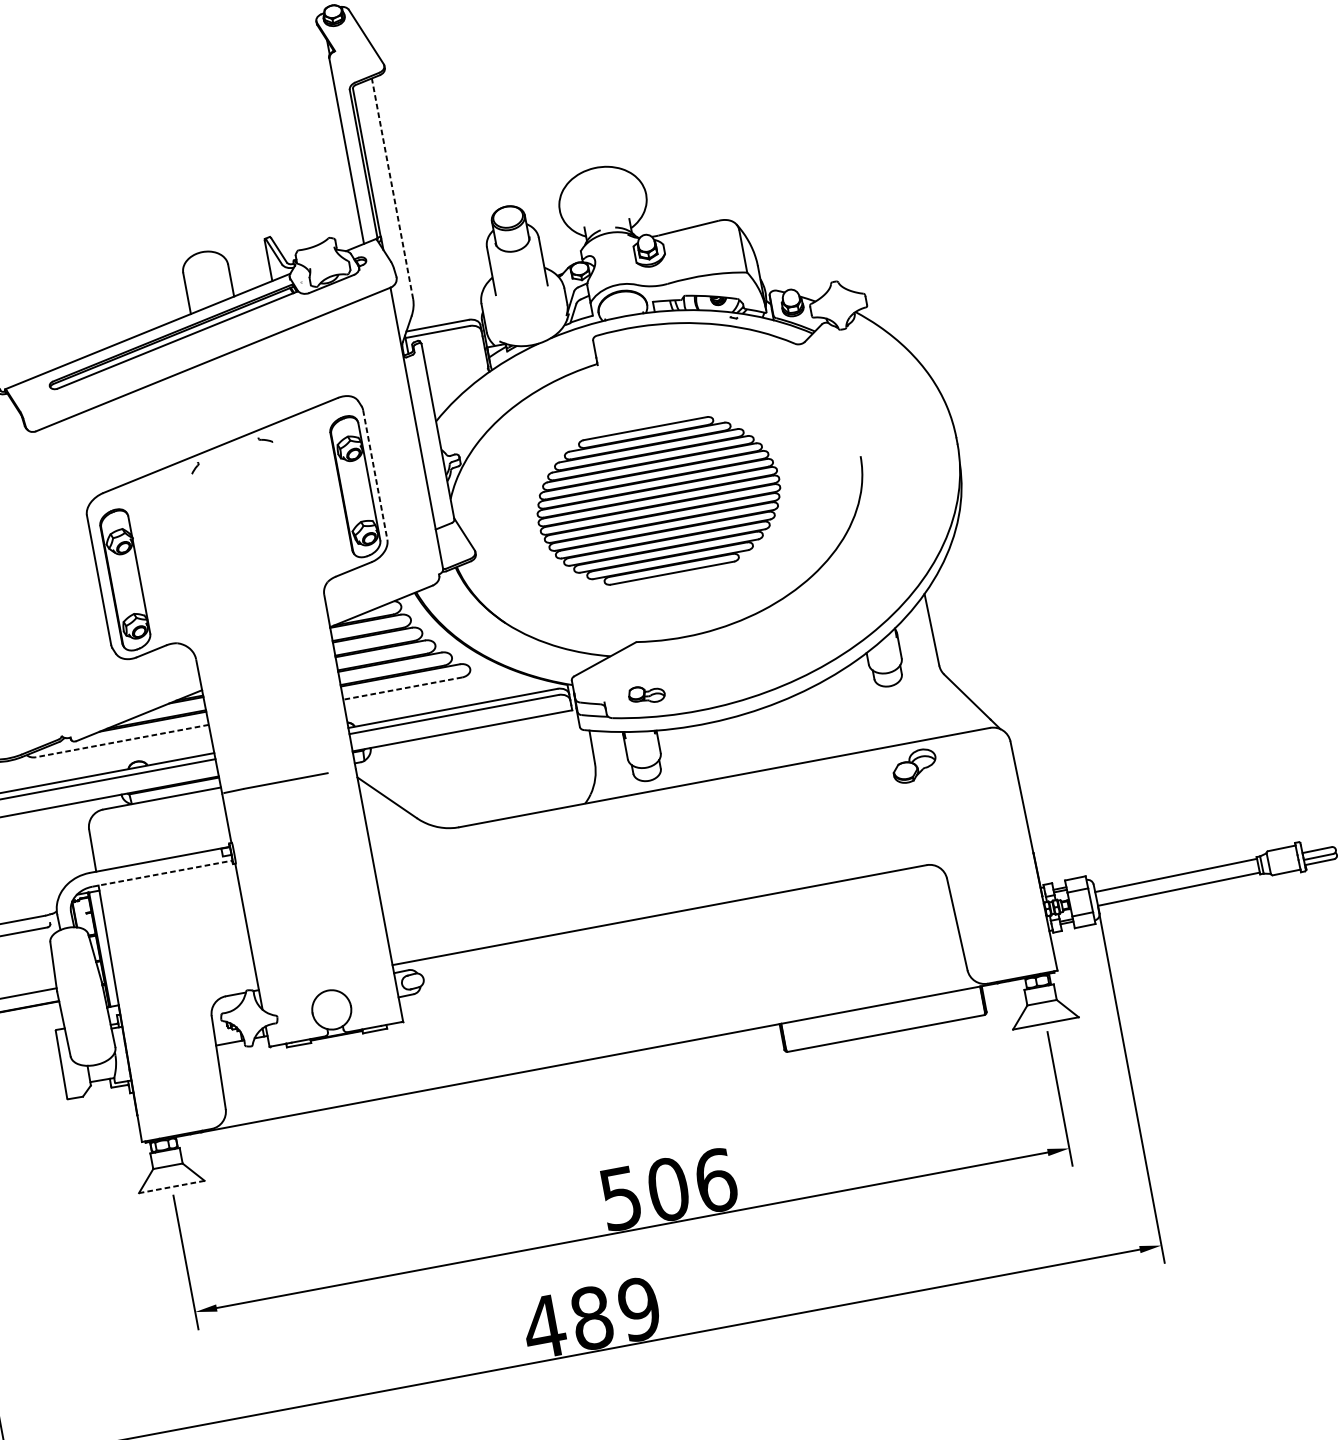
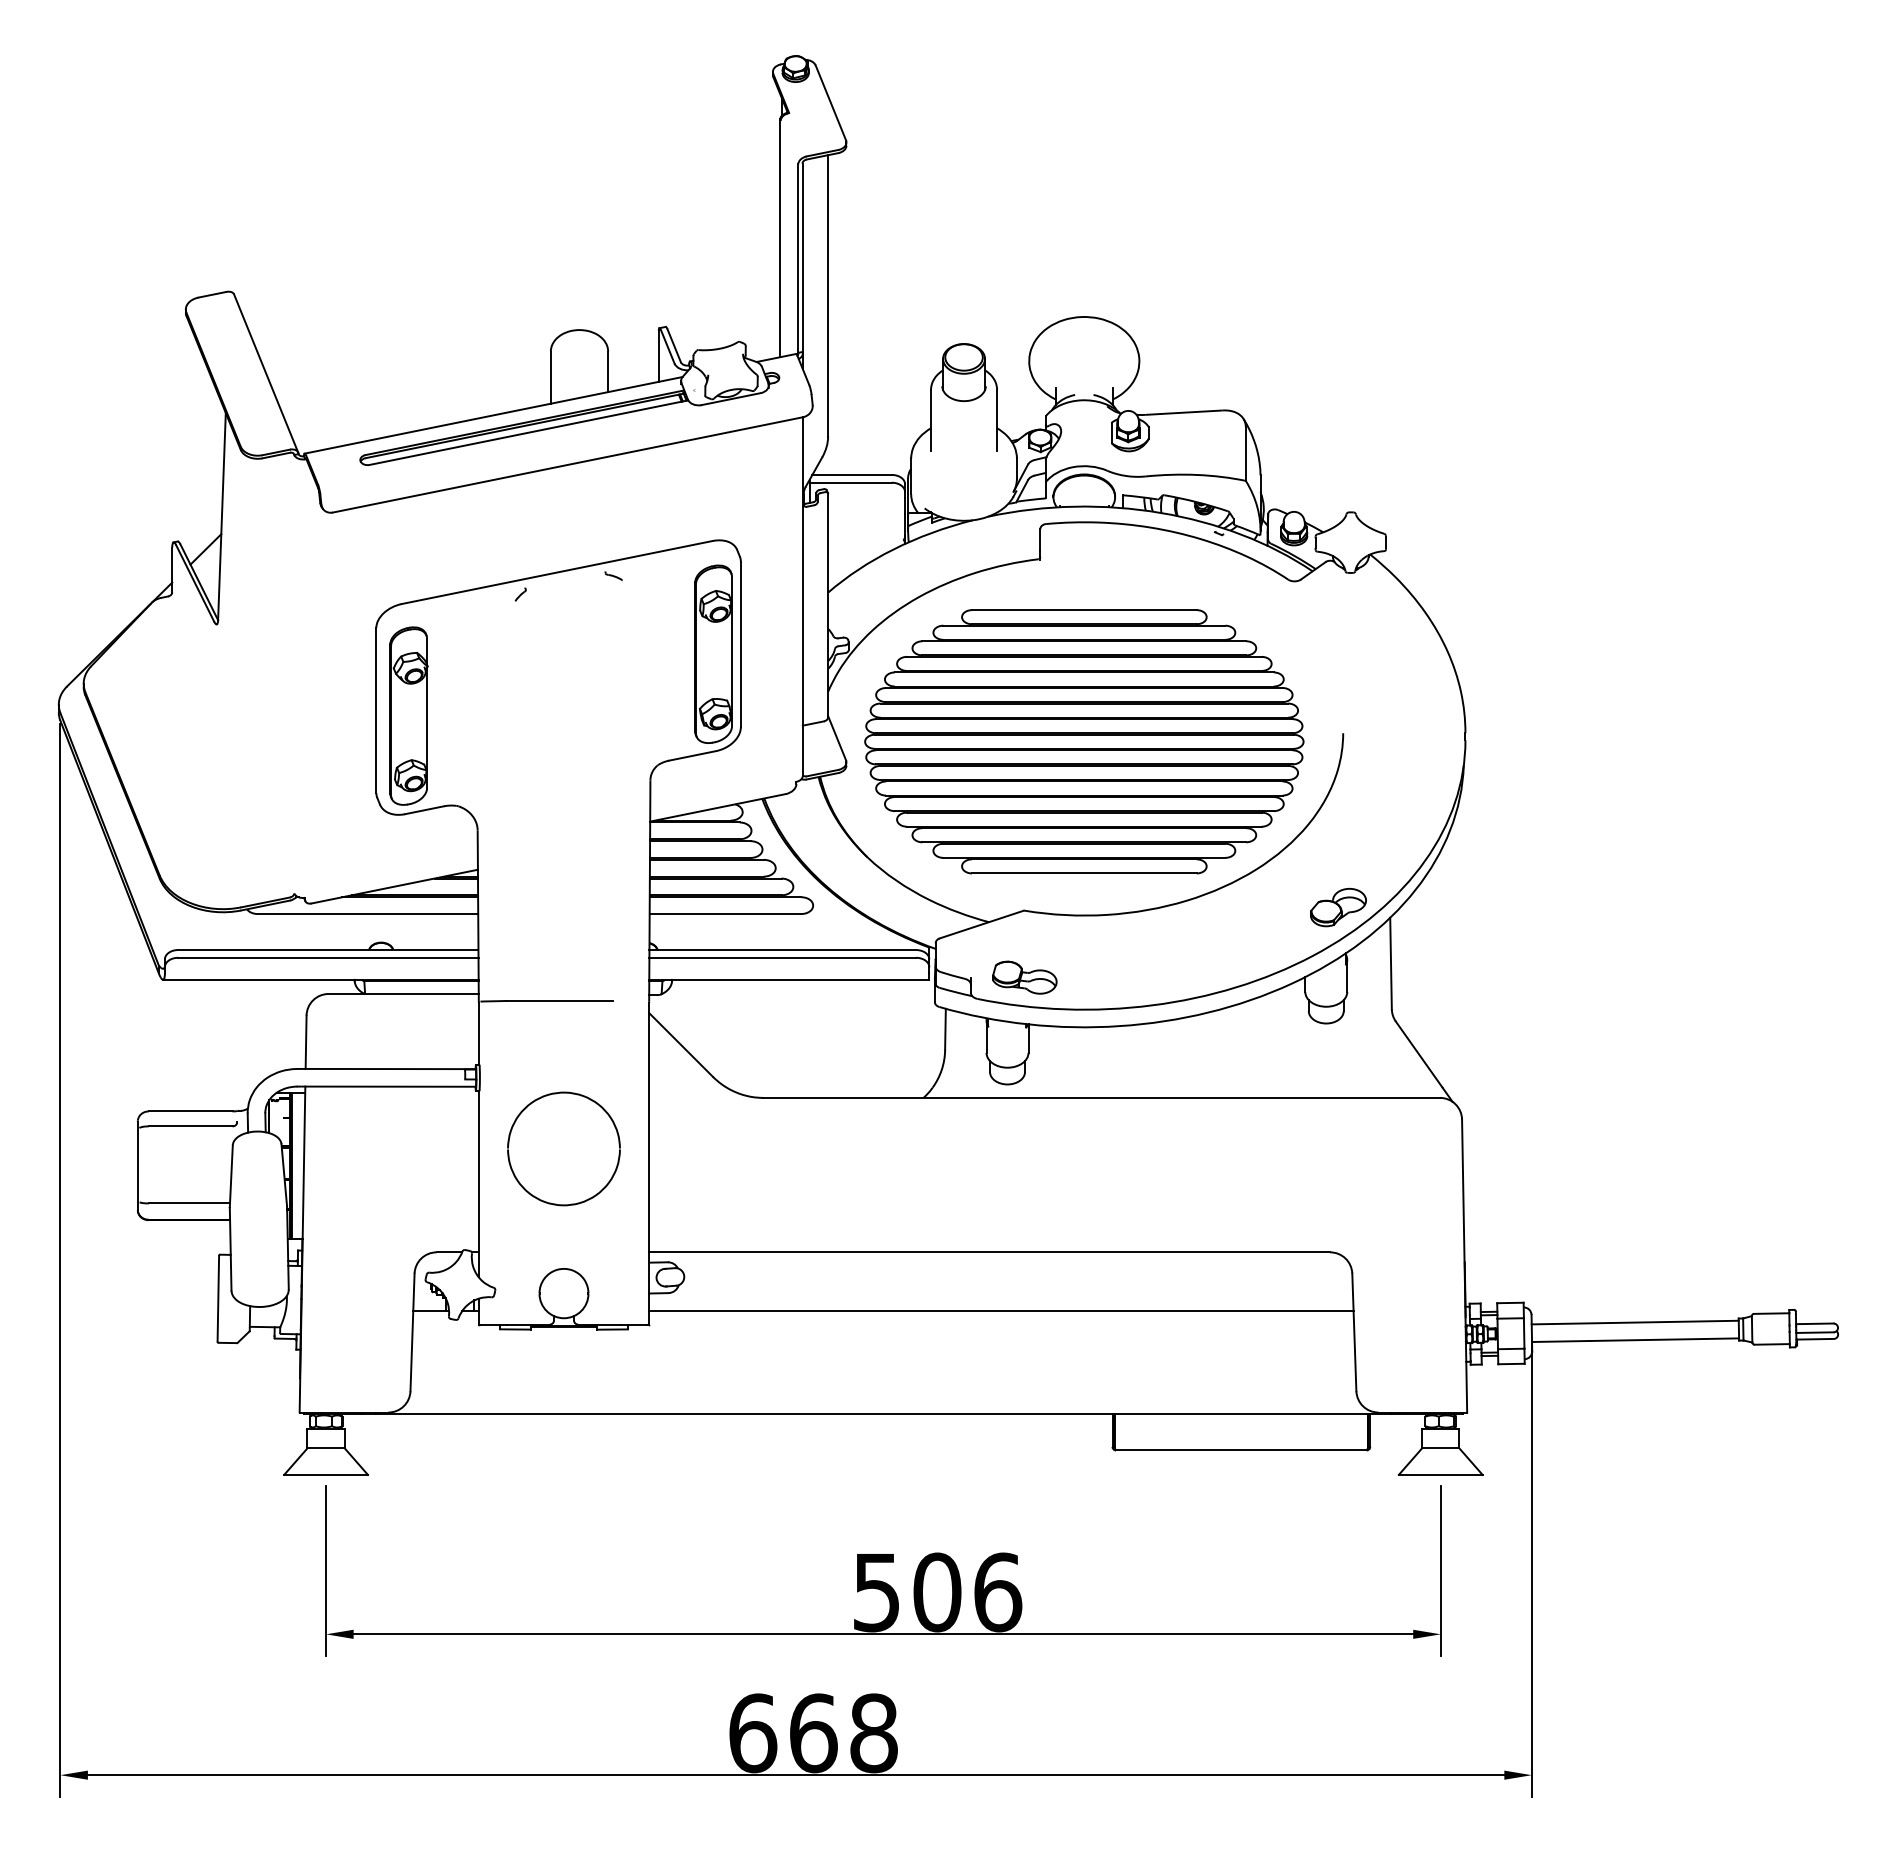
line: (392, 188) -> (828, 295), dashed -> solid
line: (374, 475) -> (740, 644), dashed -> solid
part: (658, 500) -> (1084, 741), size x1.43
line: (402, 688) -> (725, 914), dashed -> solid
part: (646, 694) -> (1024, 977), size x1.43
line: (122, 741) -> (367, 914), dashed -> solid
part: (914, 766) -> (1338, 907), moved
line: (163, 873) -> (387, 1086), dashed -> solid
part: (310, 896) -> (563, 1148), added
line: (677, 958) -> (1001, 1310), added
line: (172, 1186) -> (326, 1474), dashed -> solid
text: (591, 1318) -> (812, 1733), 489 -> 668

